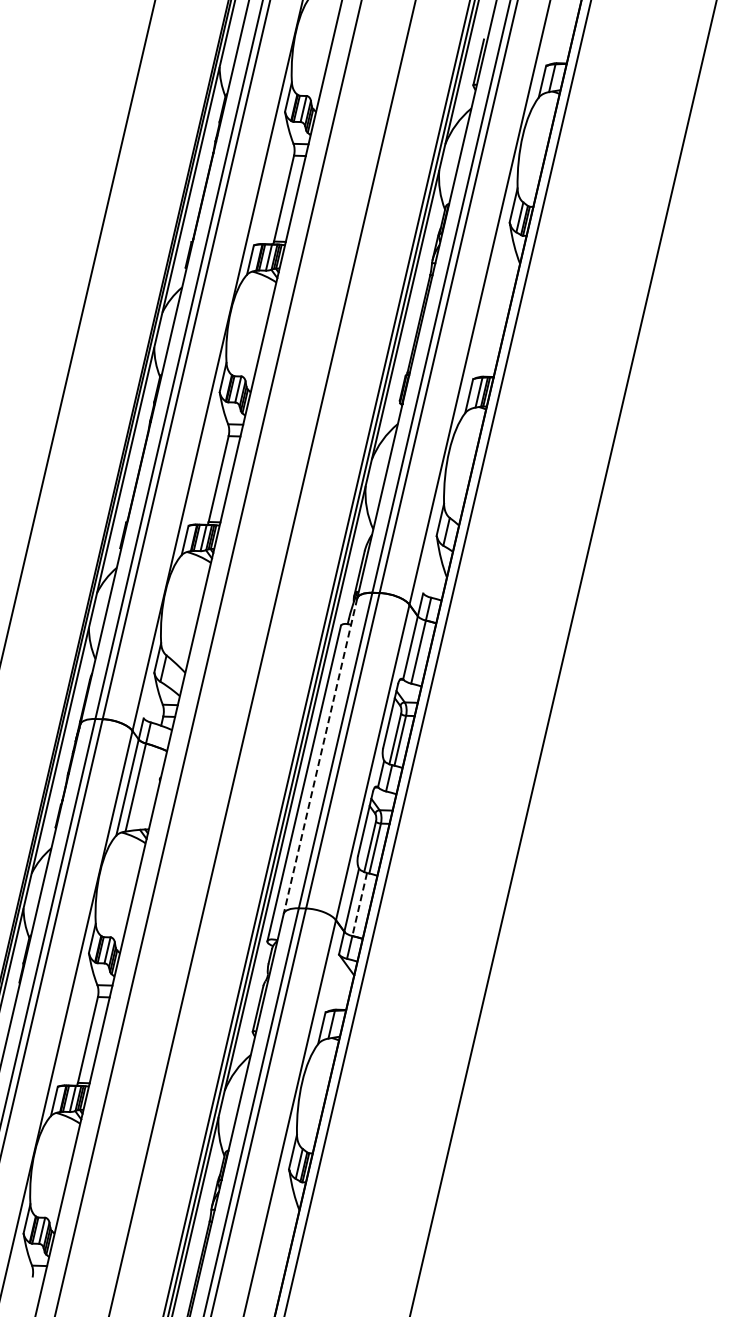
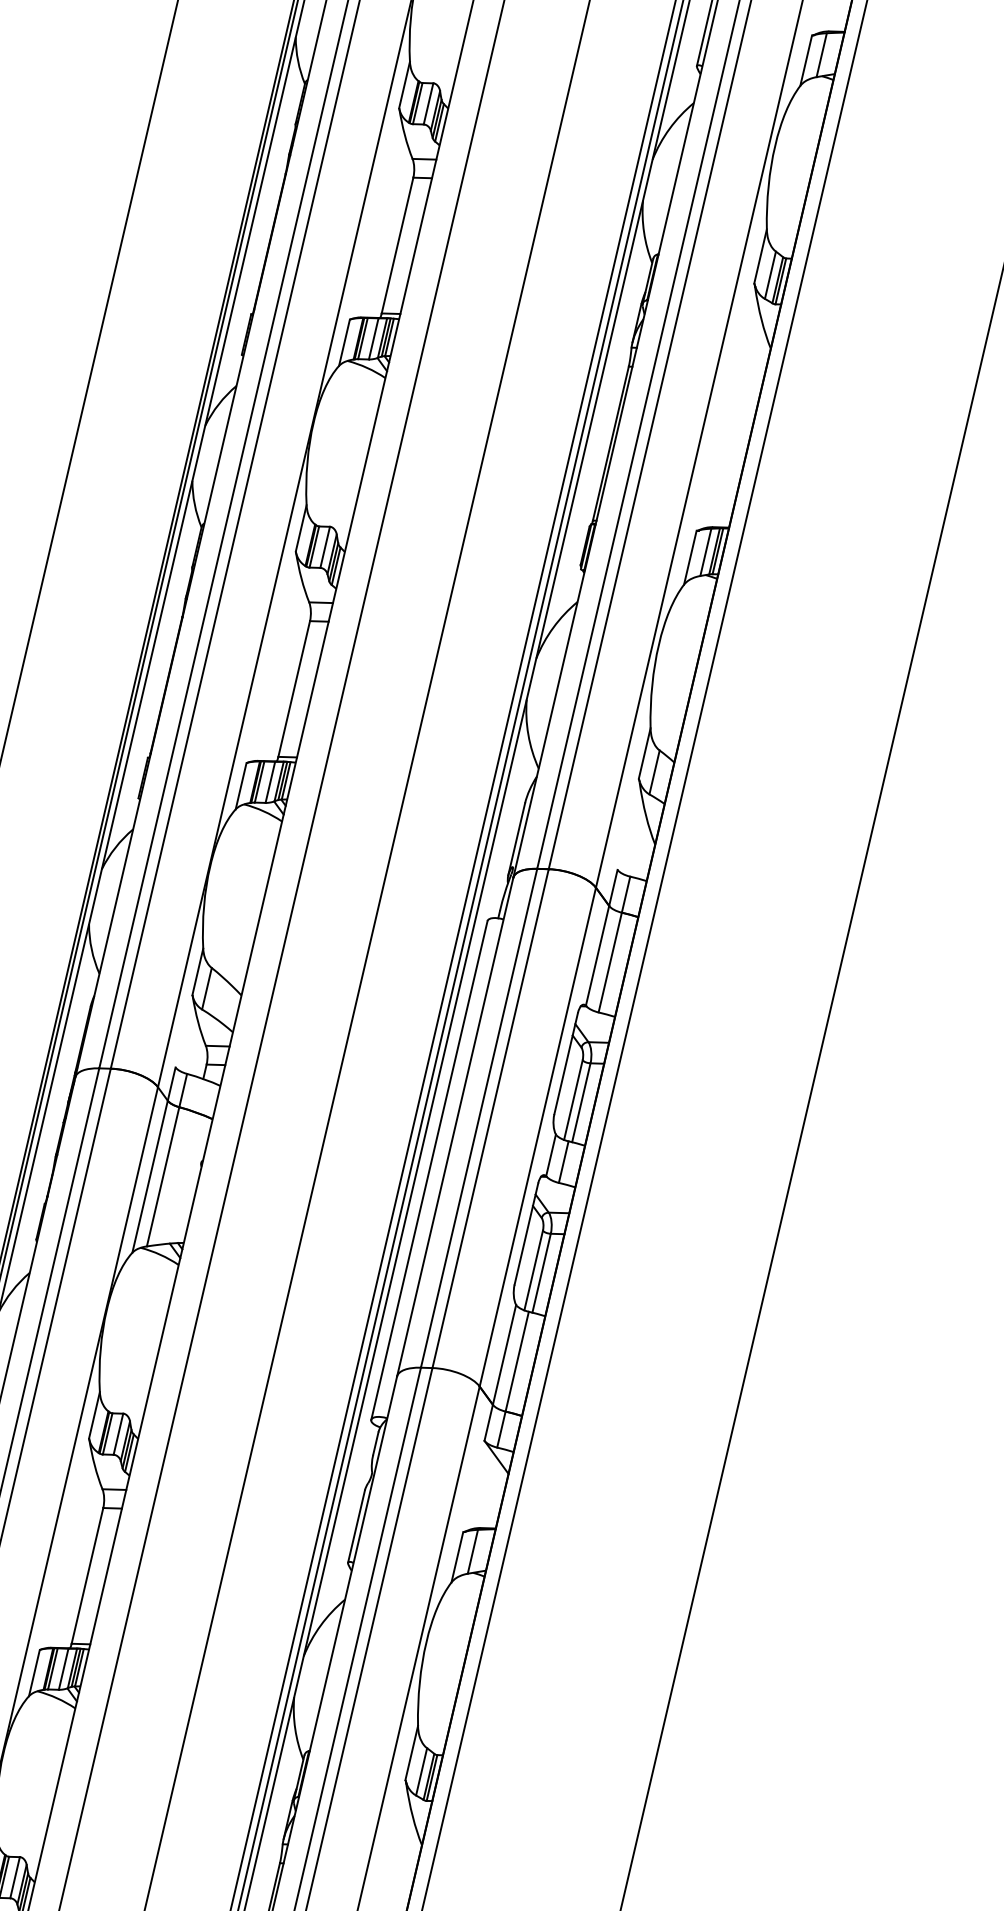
line: (320, 756) -> (455, 1127), dashed -> solid
line: (359, 904) -> (516, 1361), dashed -> solid

